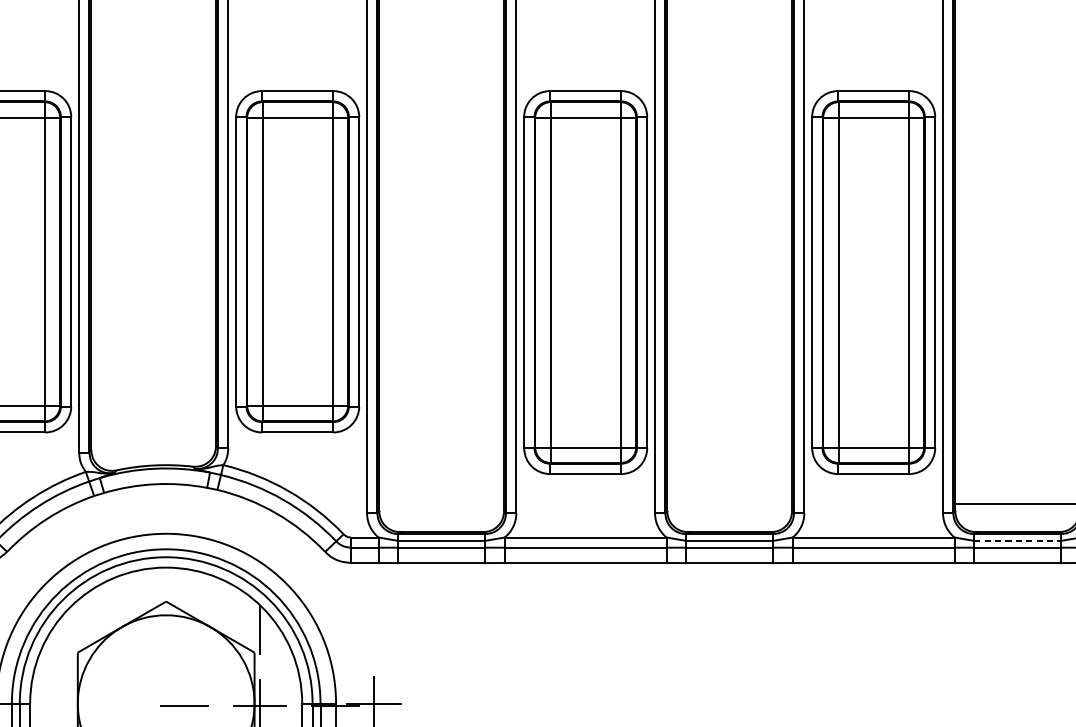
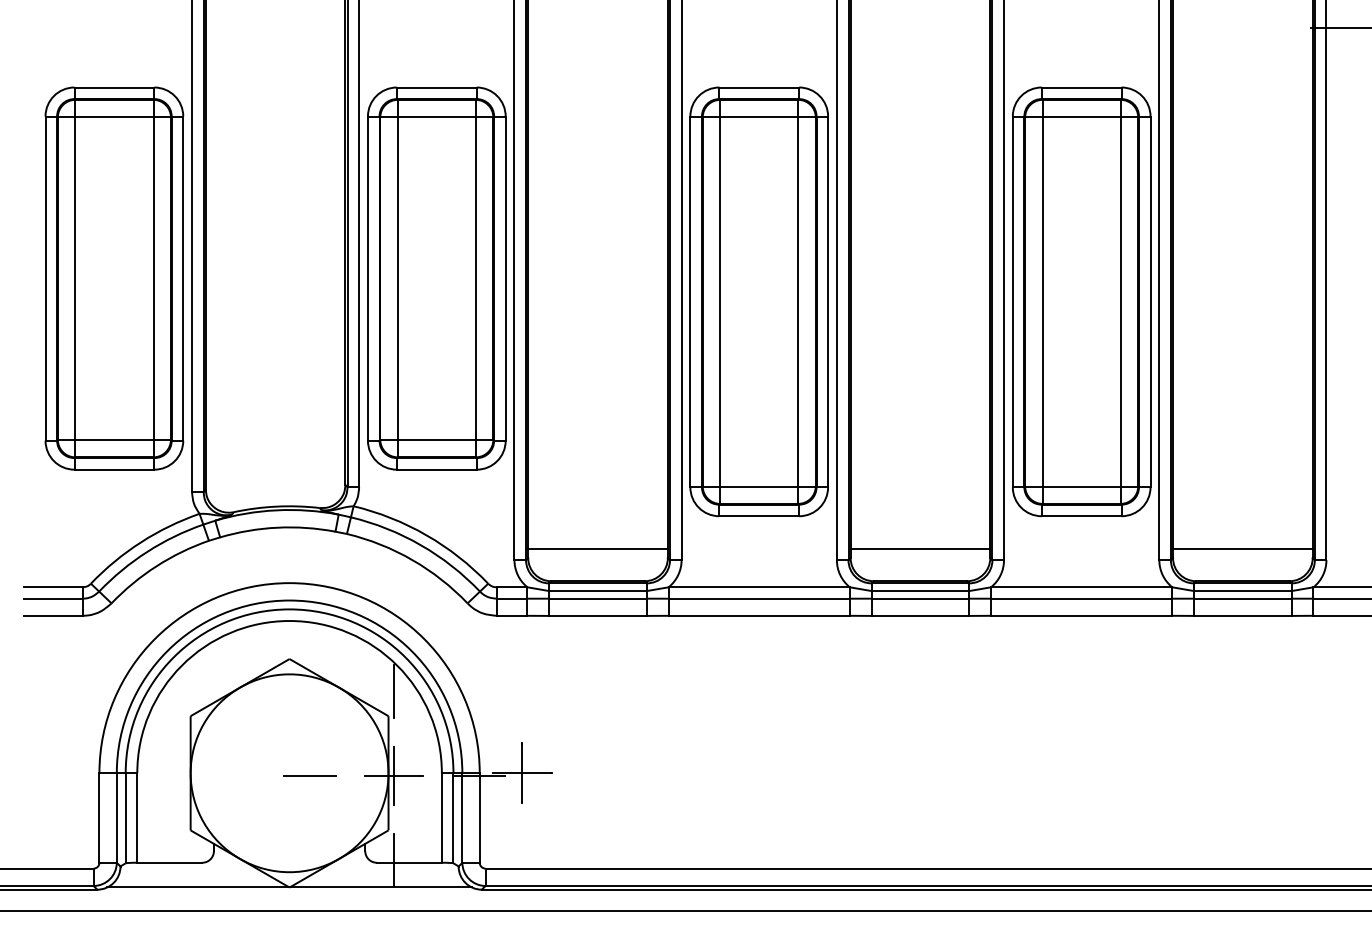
line: (441, 503) -> (597, 549), added
line: (729, 503) -> (920, 549), added
line: (1017, 541) -> (1242, 591), dashed -> solid

